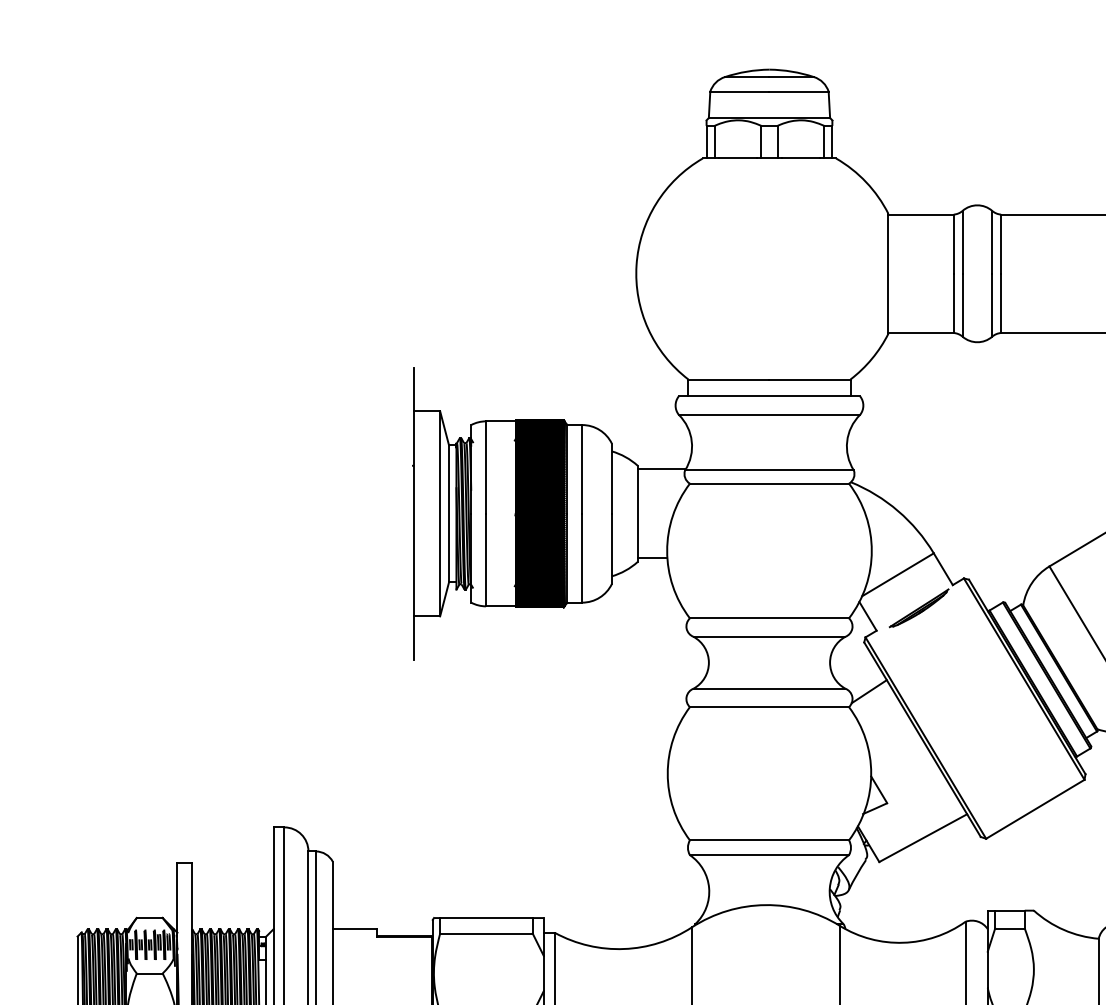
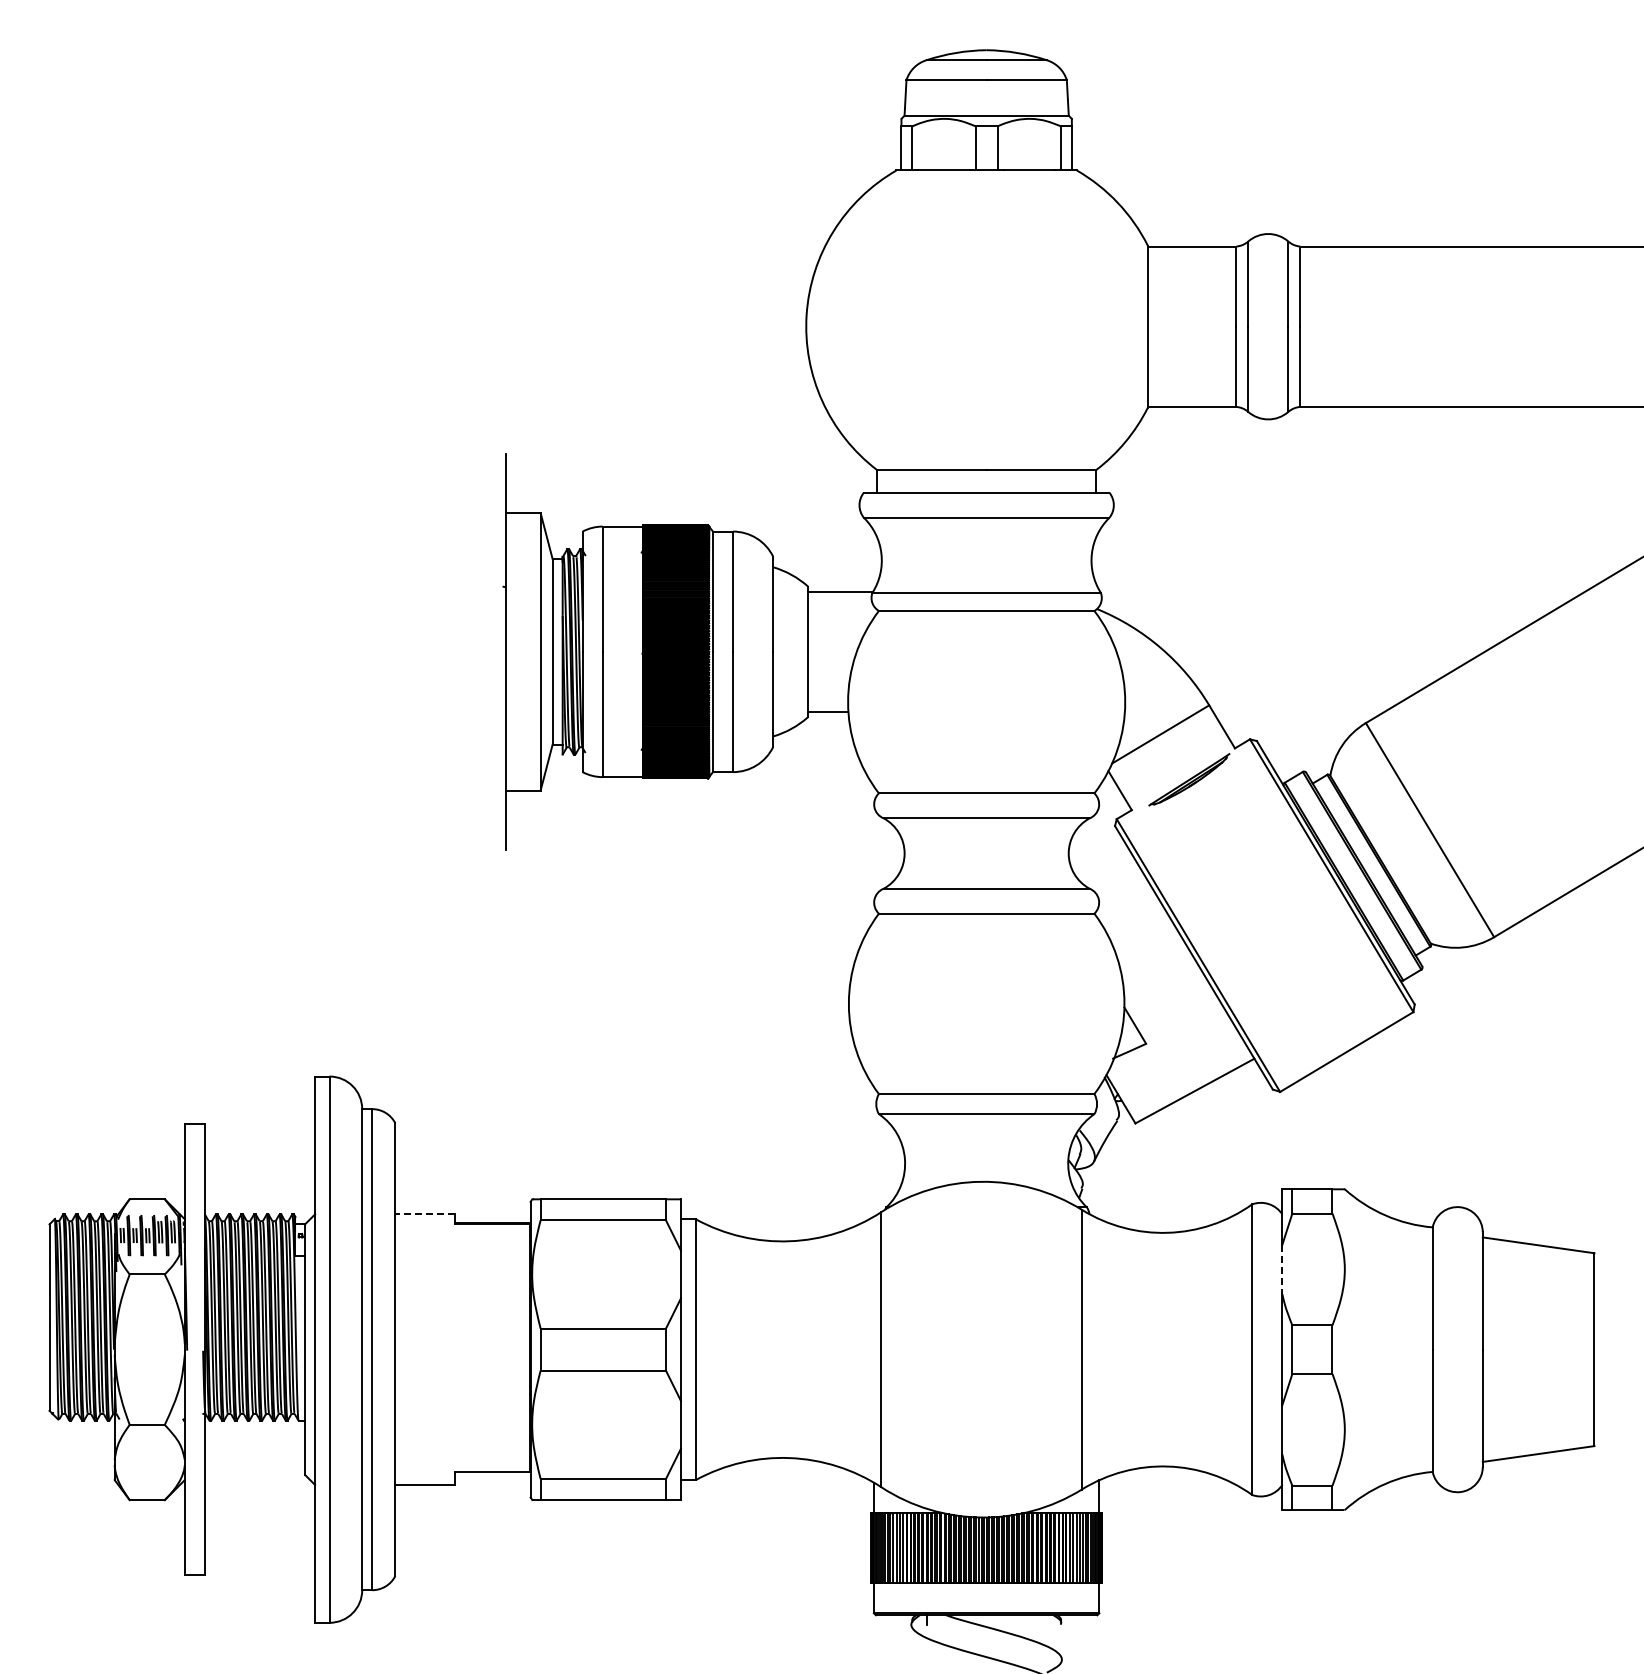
line: (869, 691) -> (1121, 892), removed
line: (354, 929) -> (424, 1214), solid -> dashed
line: (987, 969) -> (1282, 1269), solid -> dashed

